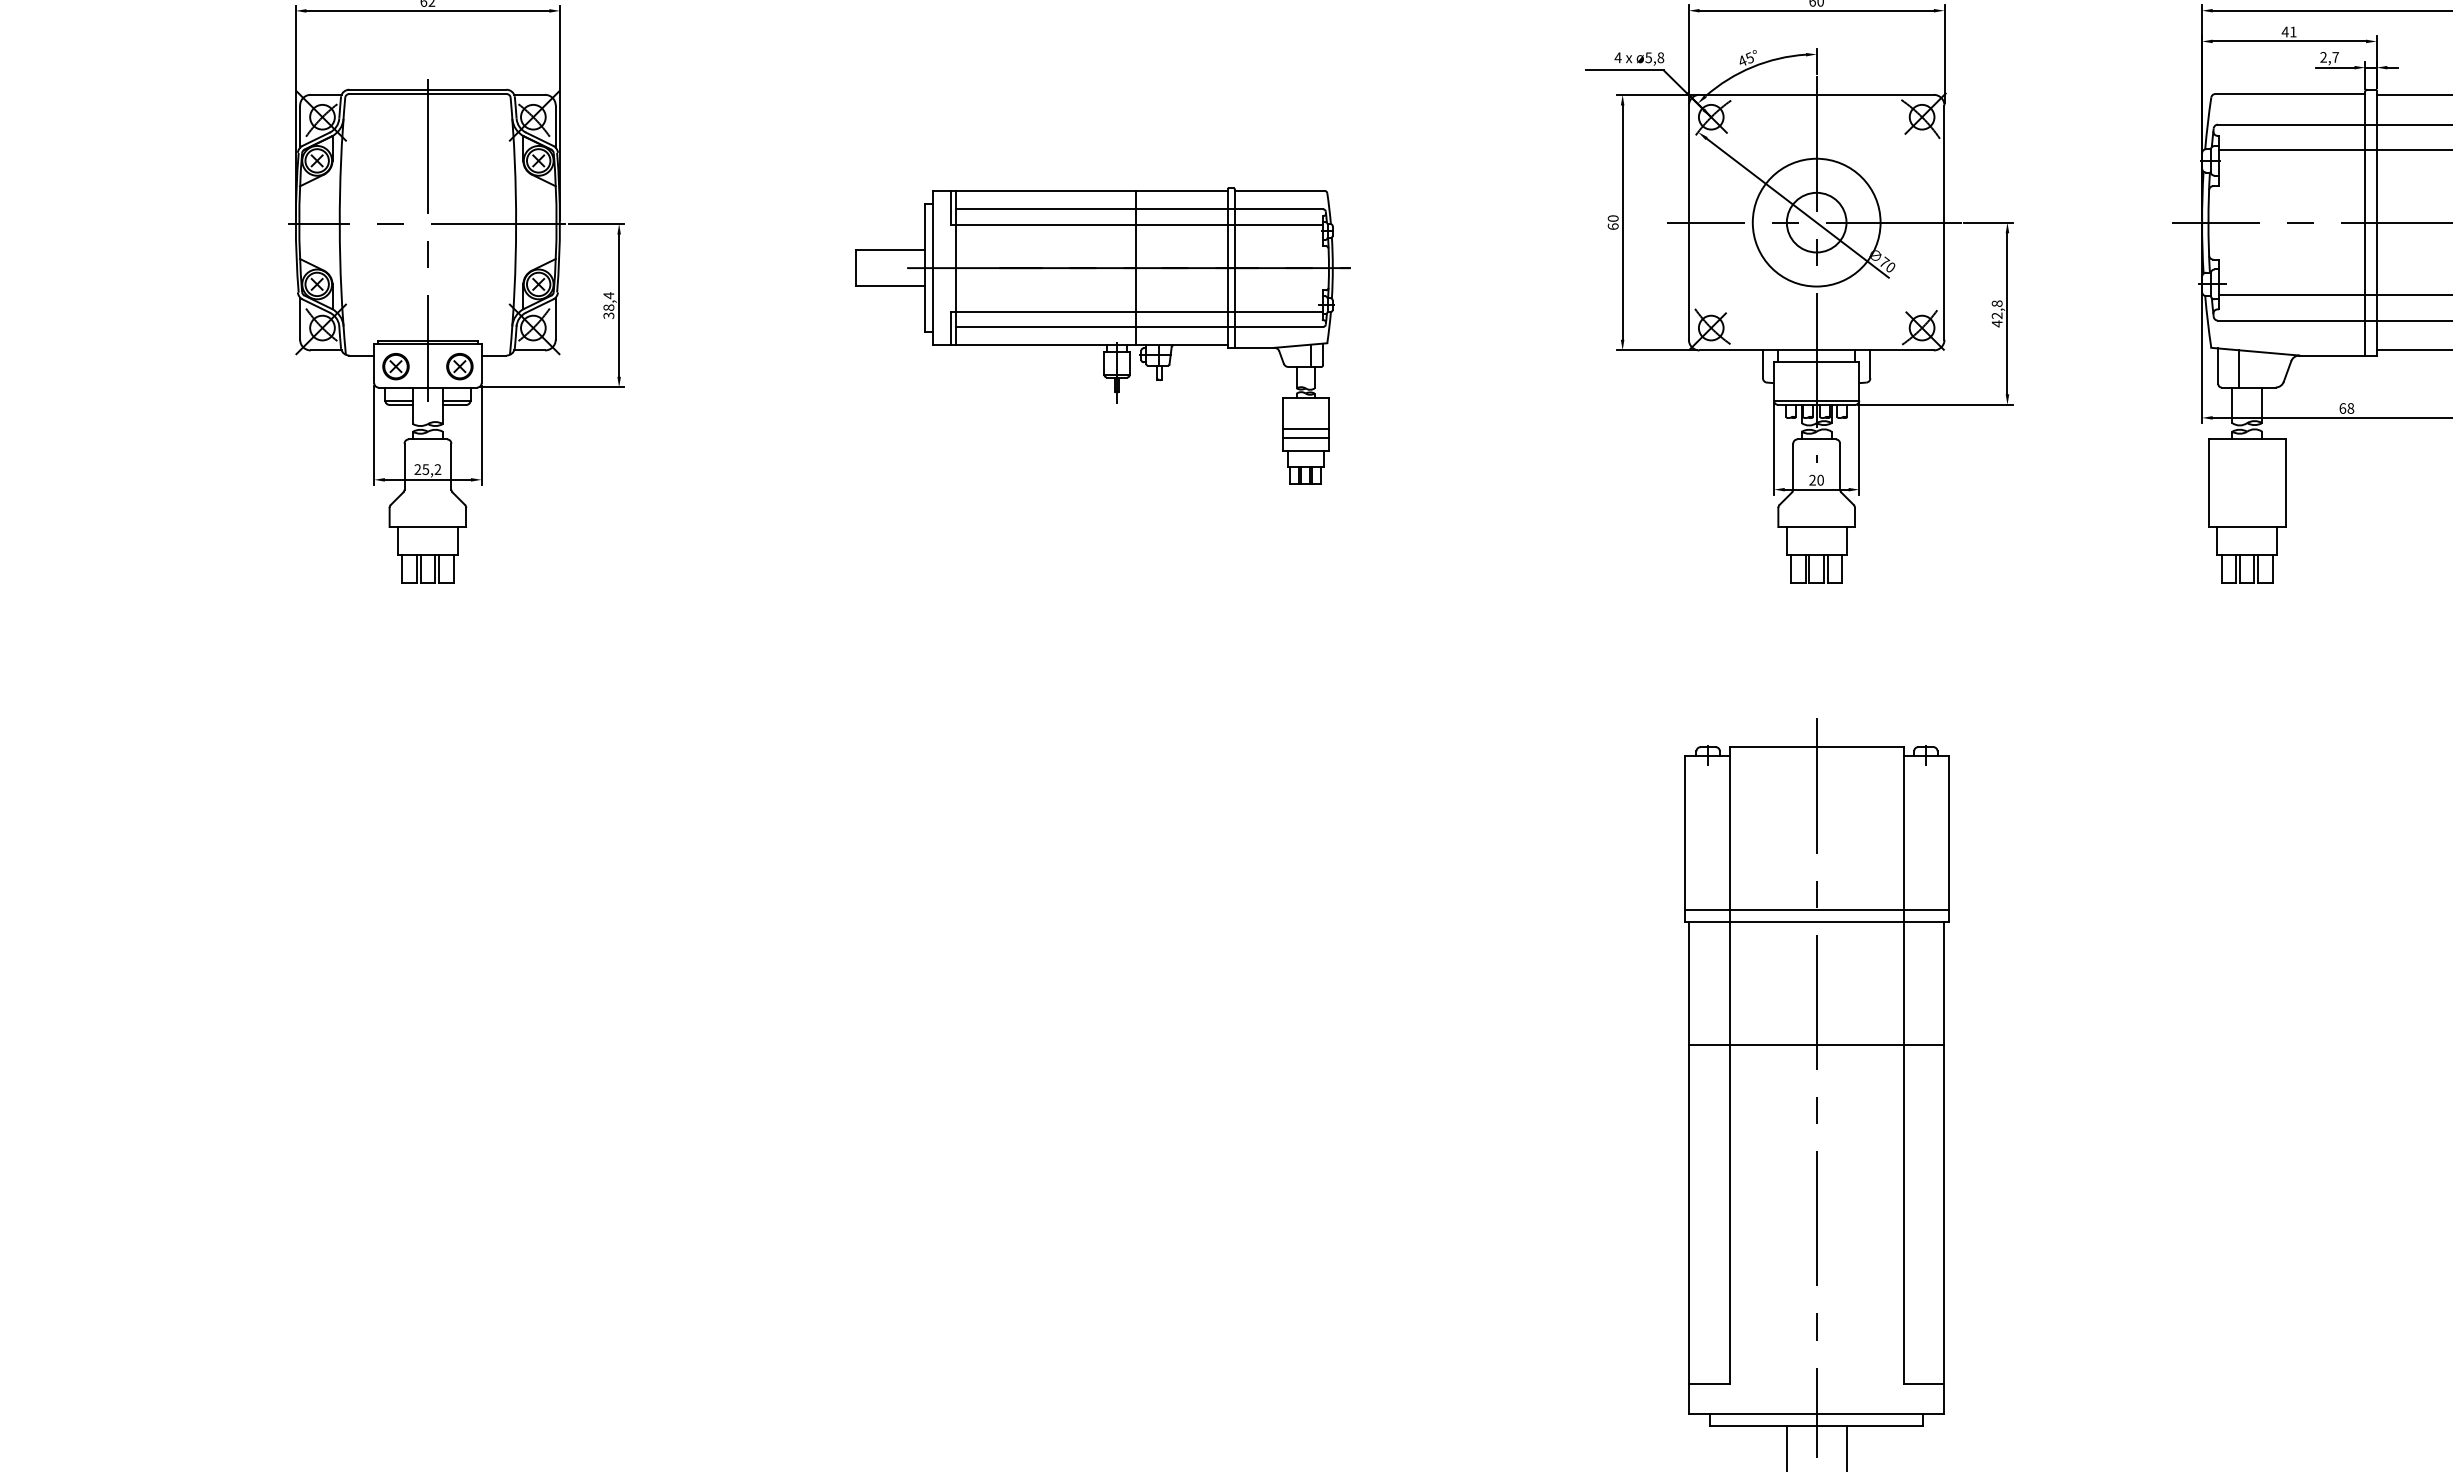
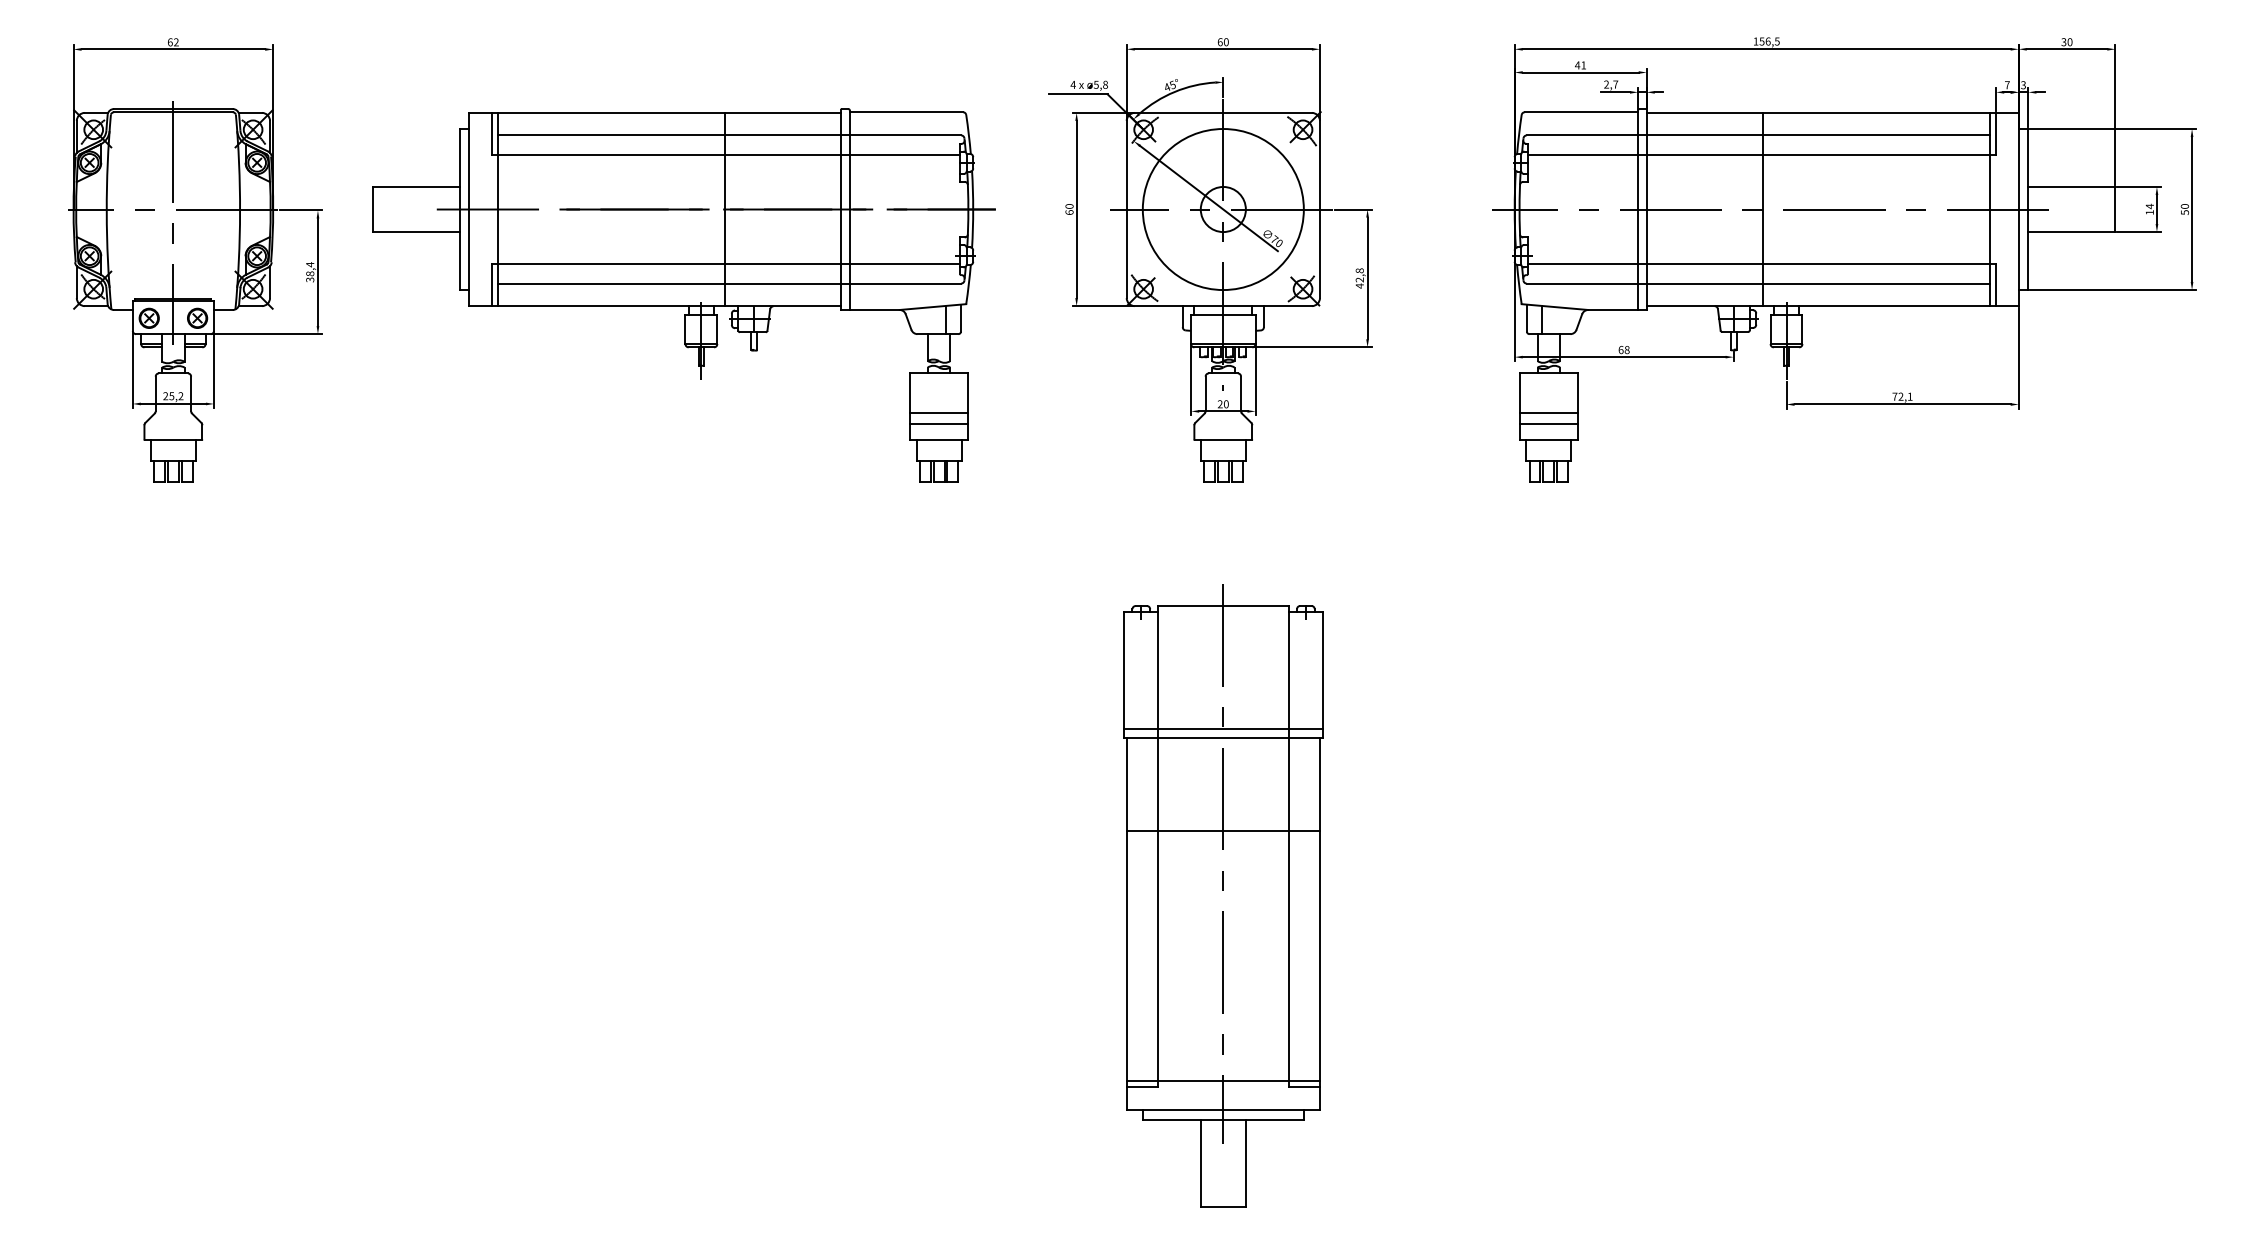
circle: (1815, 222) -> (1222, 209), size x1.67
part: (1102, 336) -> (683, 295), size x1.67
line: (2246, 491) -> (1548, 412), added
line: (2246, 507) -> (1548, 424), added
line: (1815, 1374) -> (1222, 1080), added

